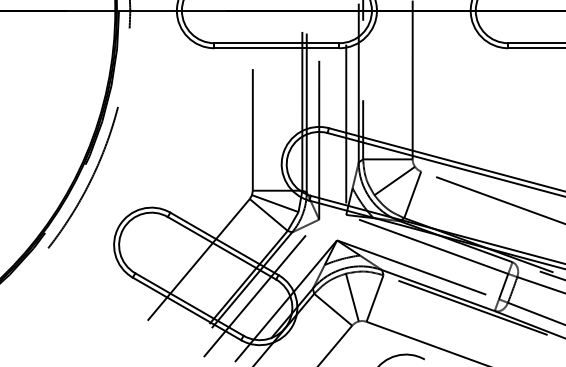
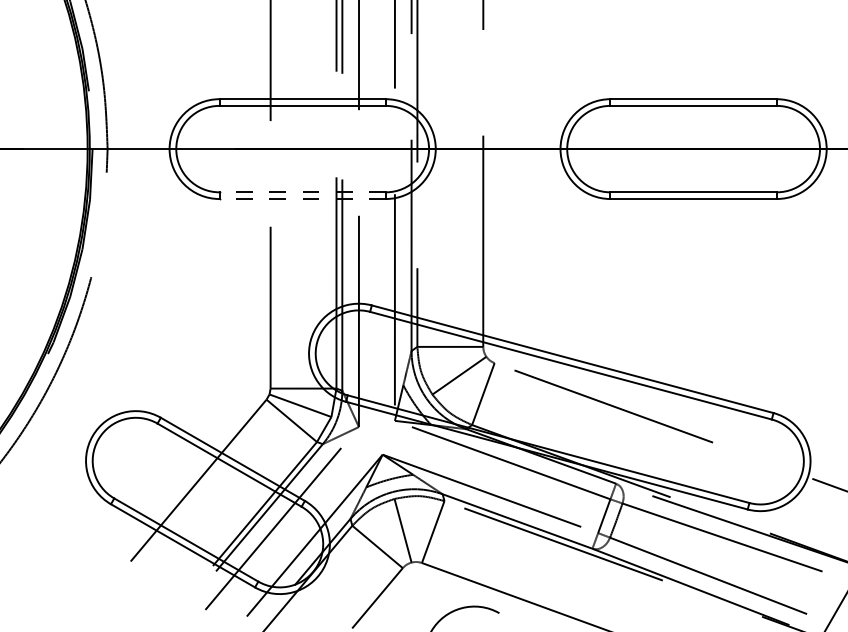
line: (276, 43) -> (302, 192), solid -> dashed
line: (276, 48) -> (302, 199), solid -> dashed

